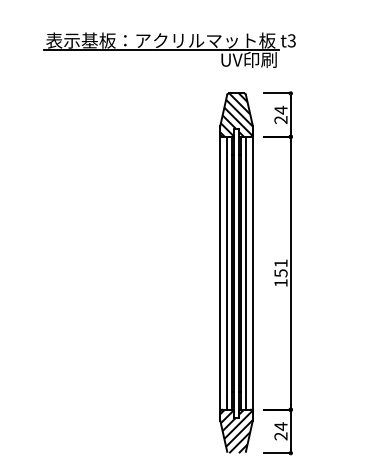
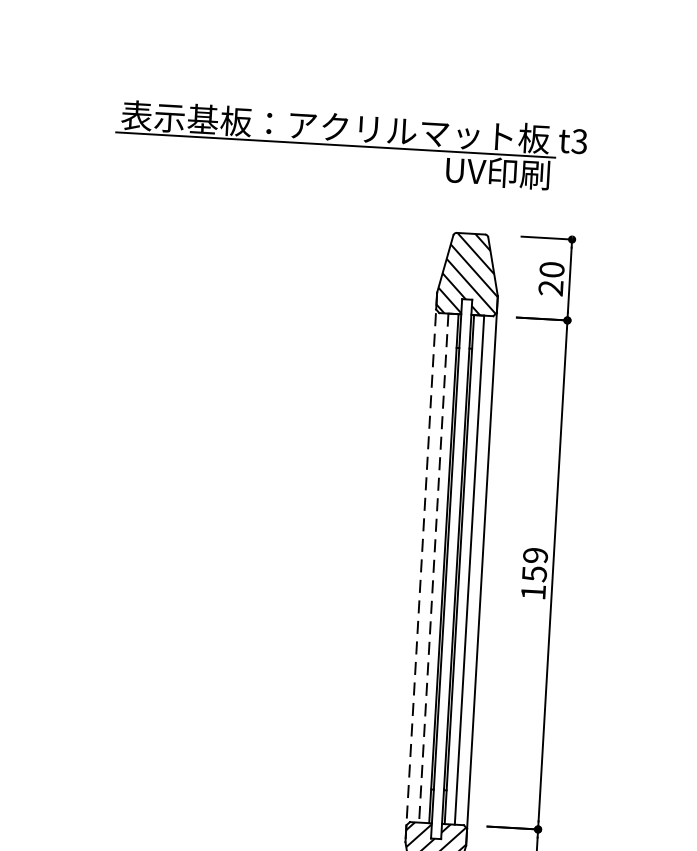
text: (280, 109) -> (551, 268), 24 -> 20
text: (280, 263) -> (534, 555), 151 -> 159
line: (220, 273) -> (421, 567), solid -> dashed
line: (226, 273) -> (432, 568), solid -> dashed

